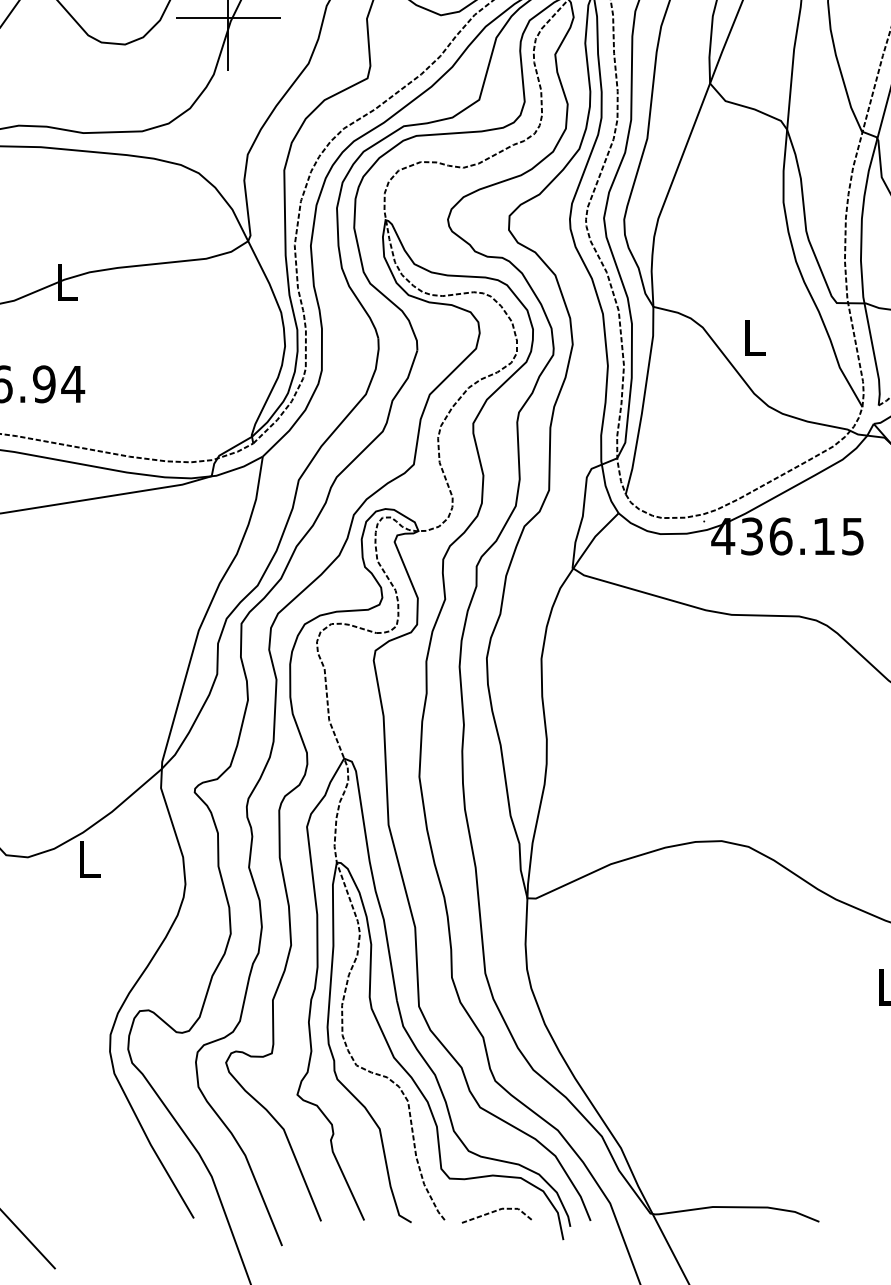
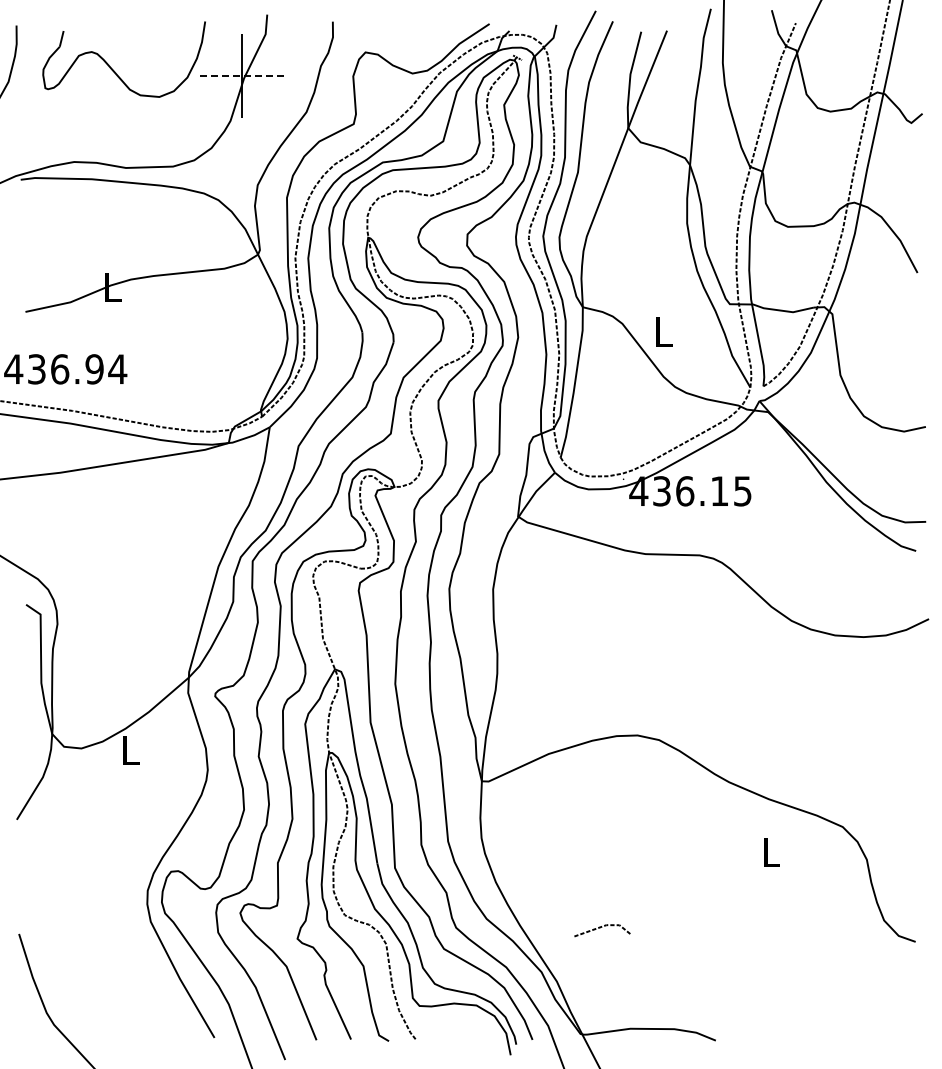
line: (228, 17) -> (242, 75), solid -> dashed
line: (494, 1212) -> (600, 928), moved

